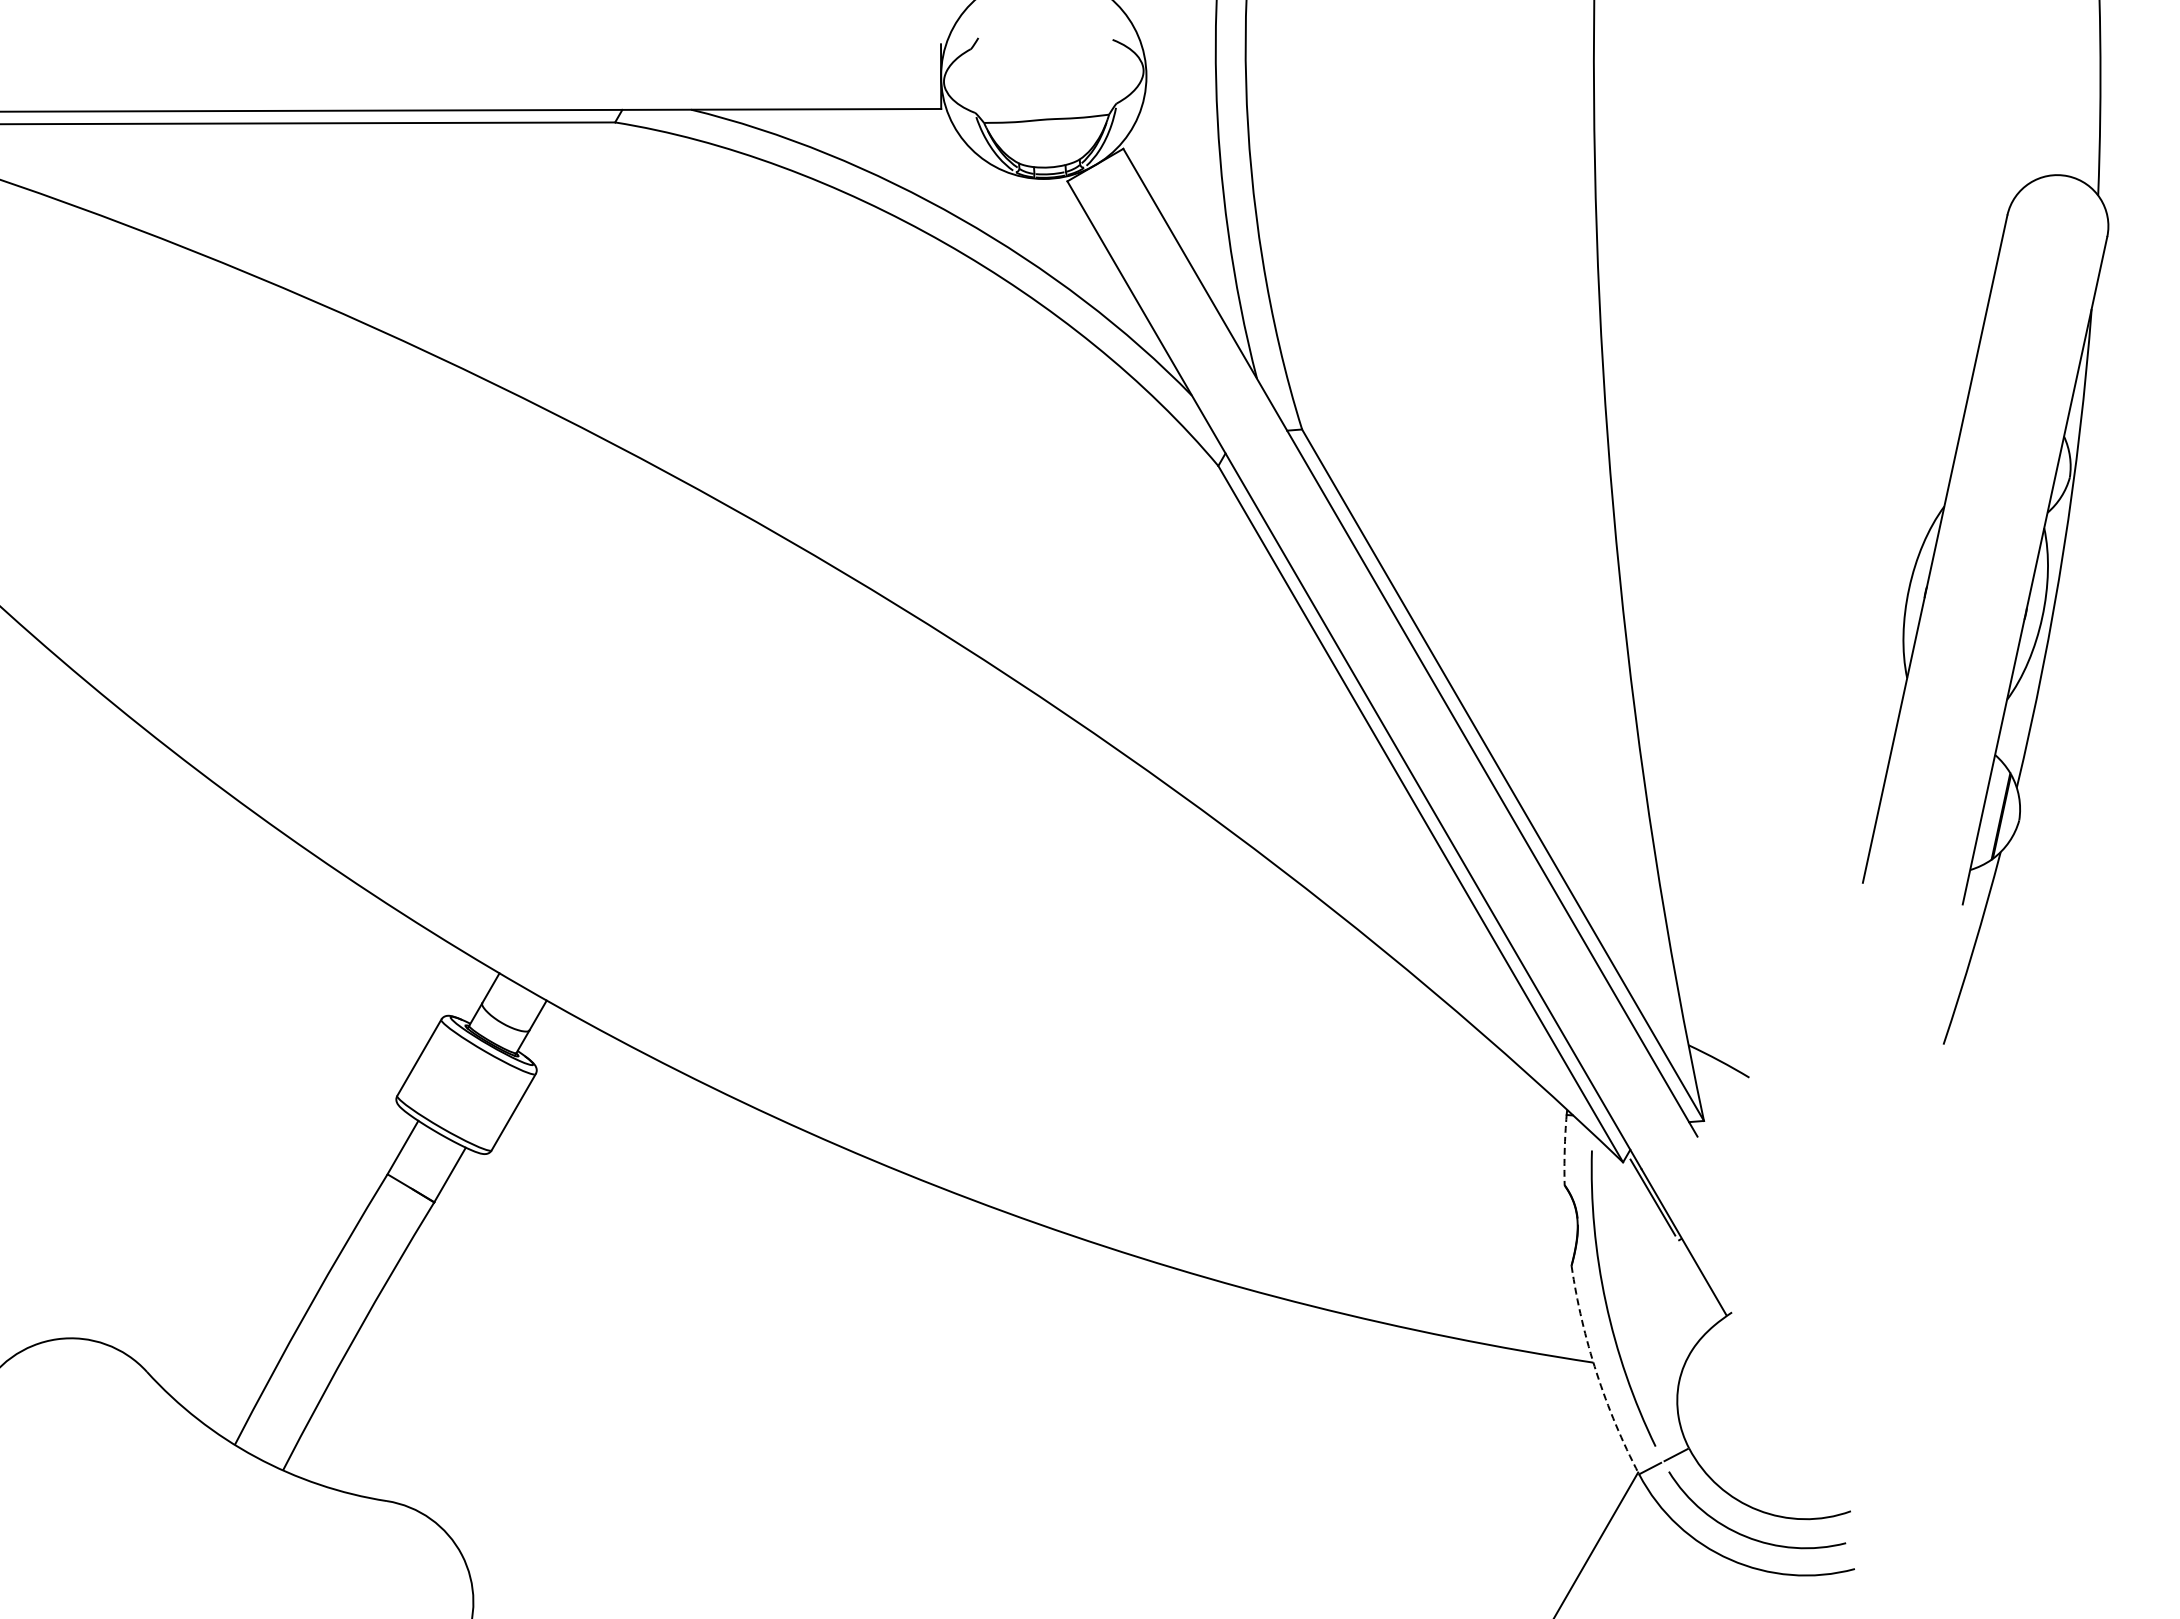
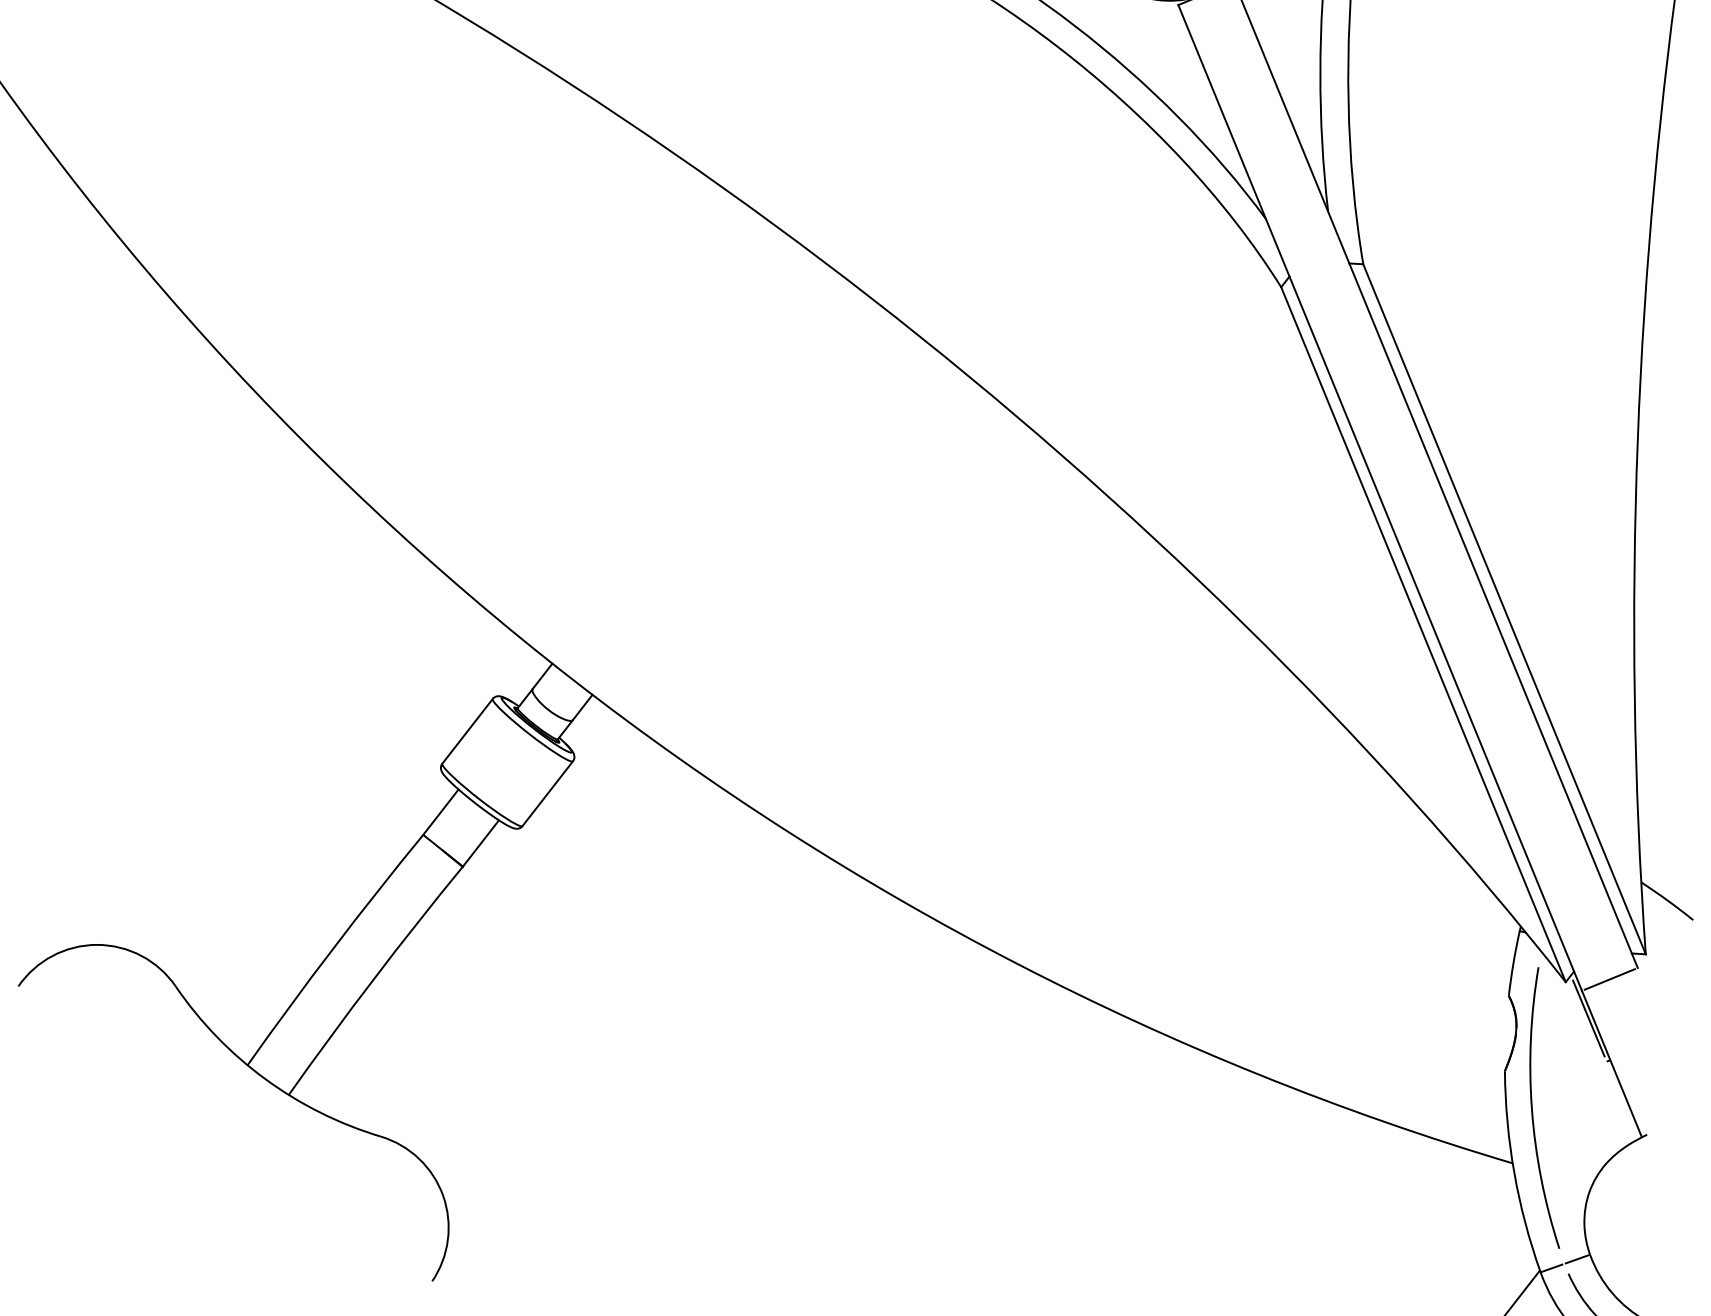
arc: (1564, 1150) -> (1513, 963), dashed -> solid
line: (1669, 1152) -> (1609, 979), added
arc: (1596, 1372) -> (1514, 1172), dashed -> solid

